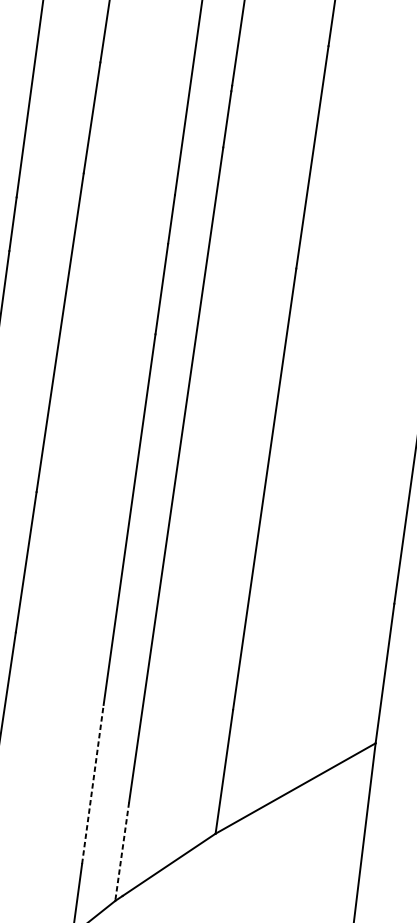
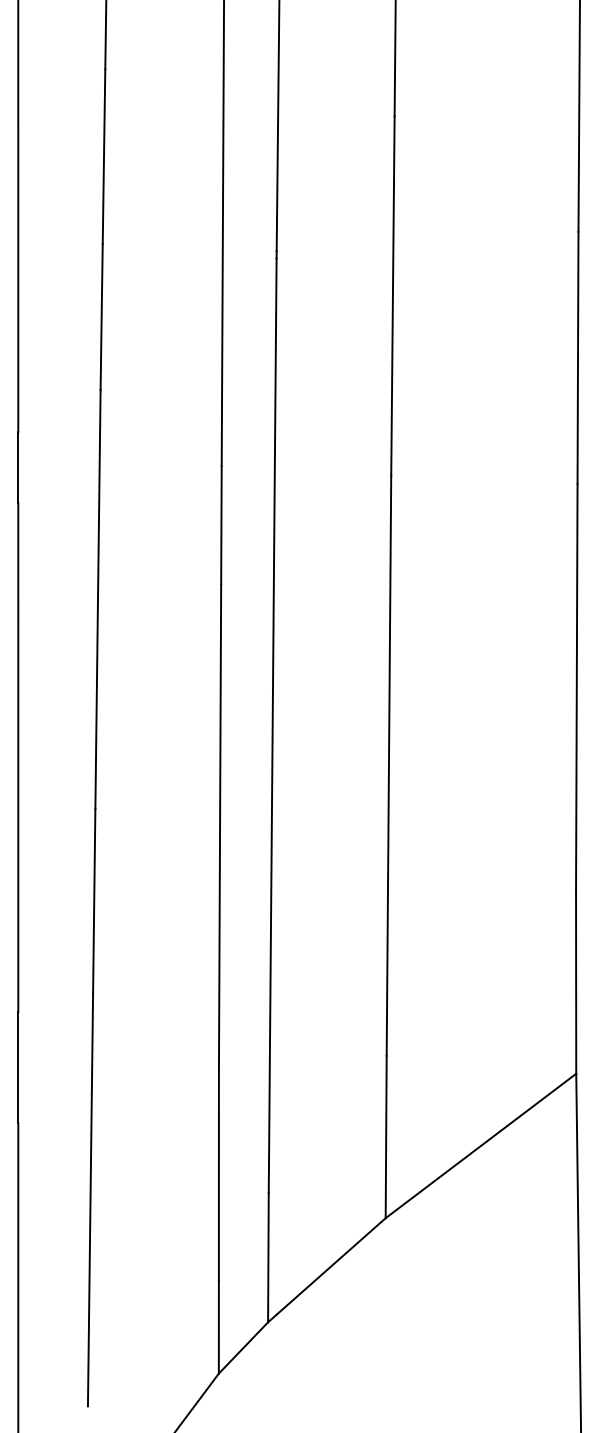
line: (92, 783) -> (218, 1175), dashed -> solid
line: (122, 851) -> (268, 1257), dashed -> solid

